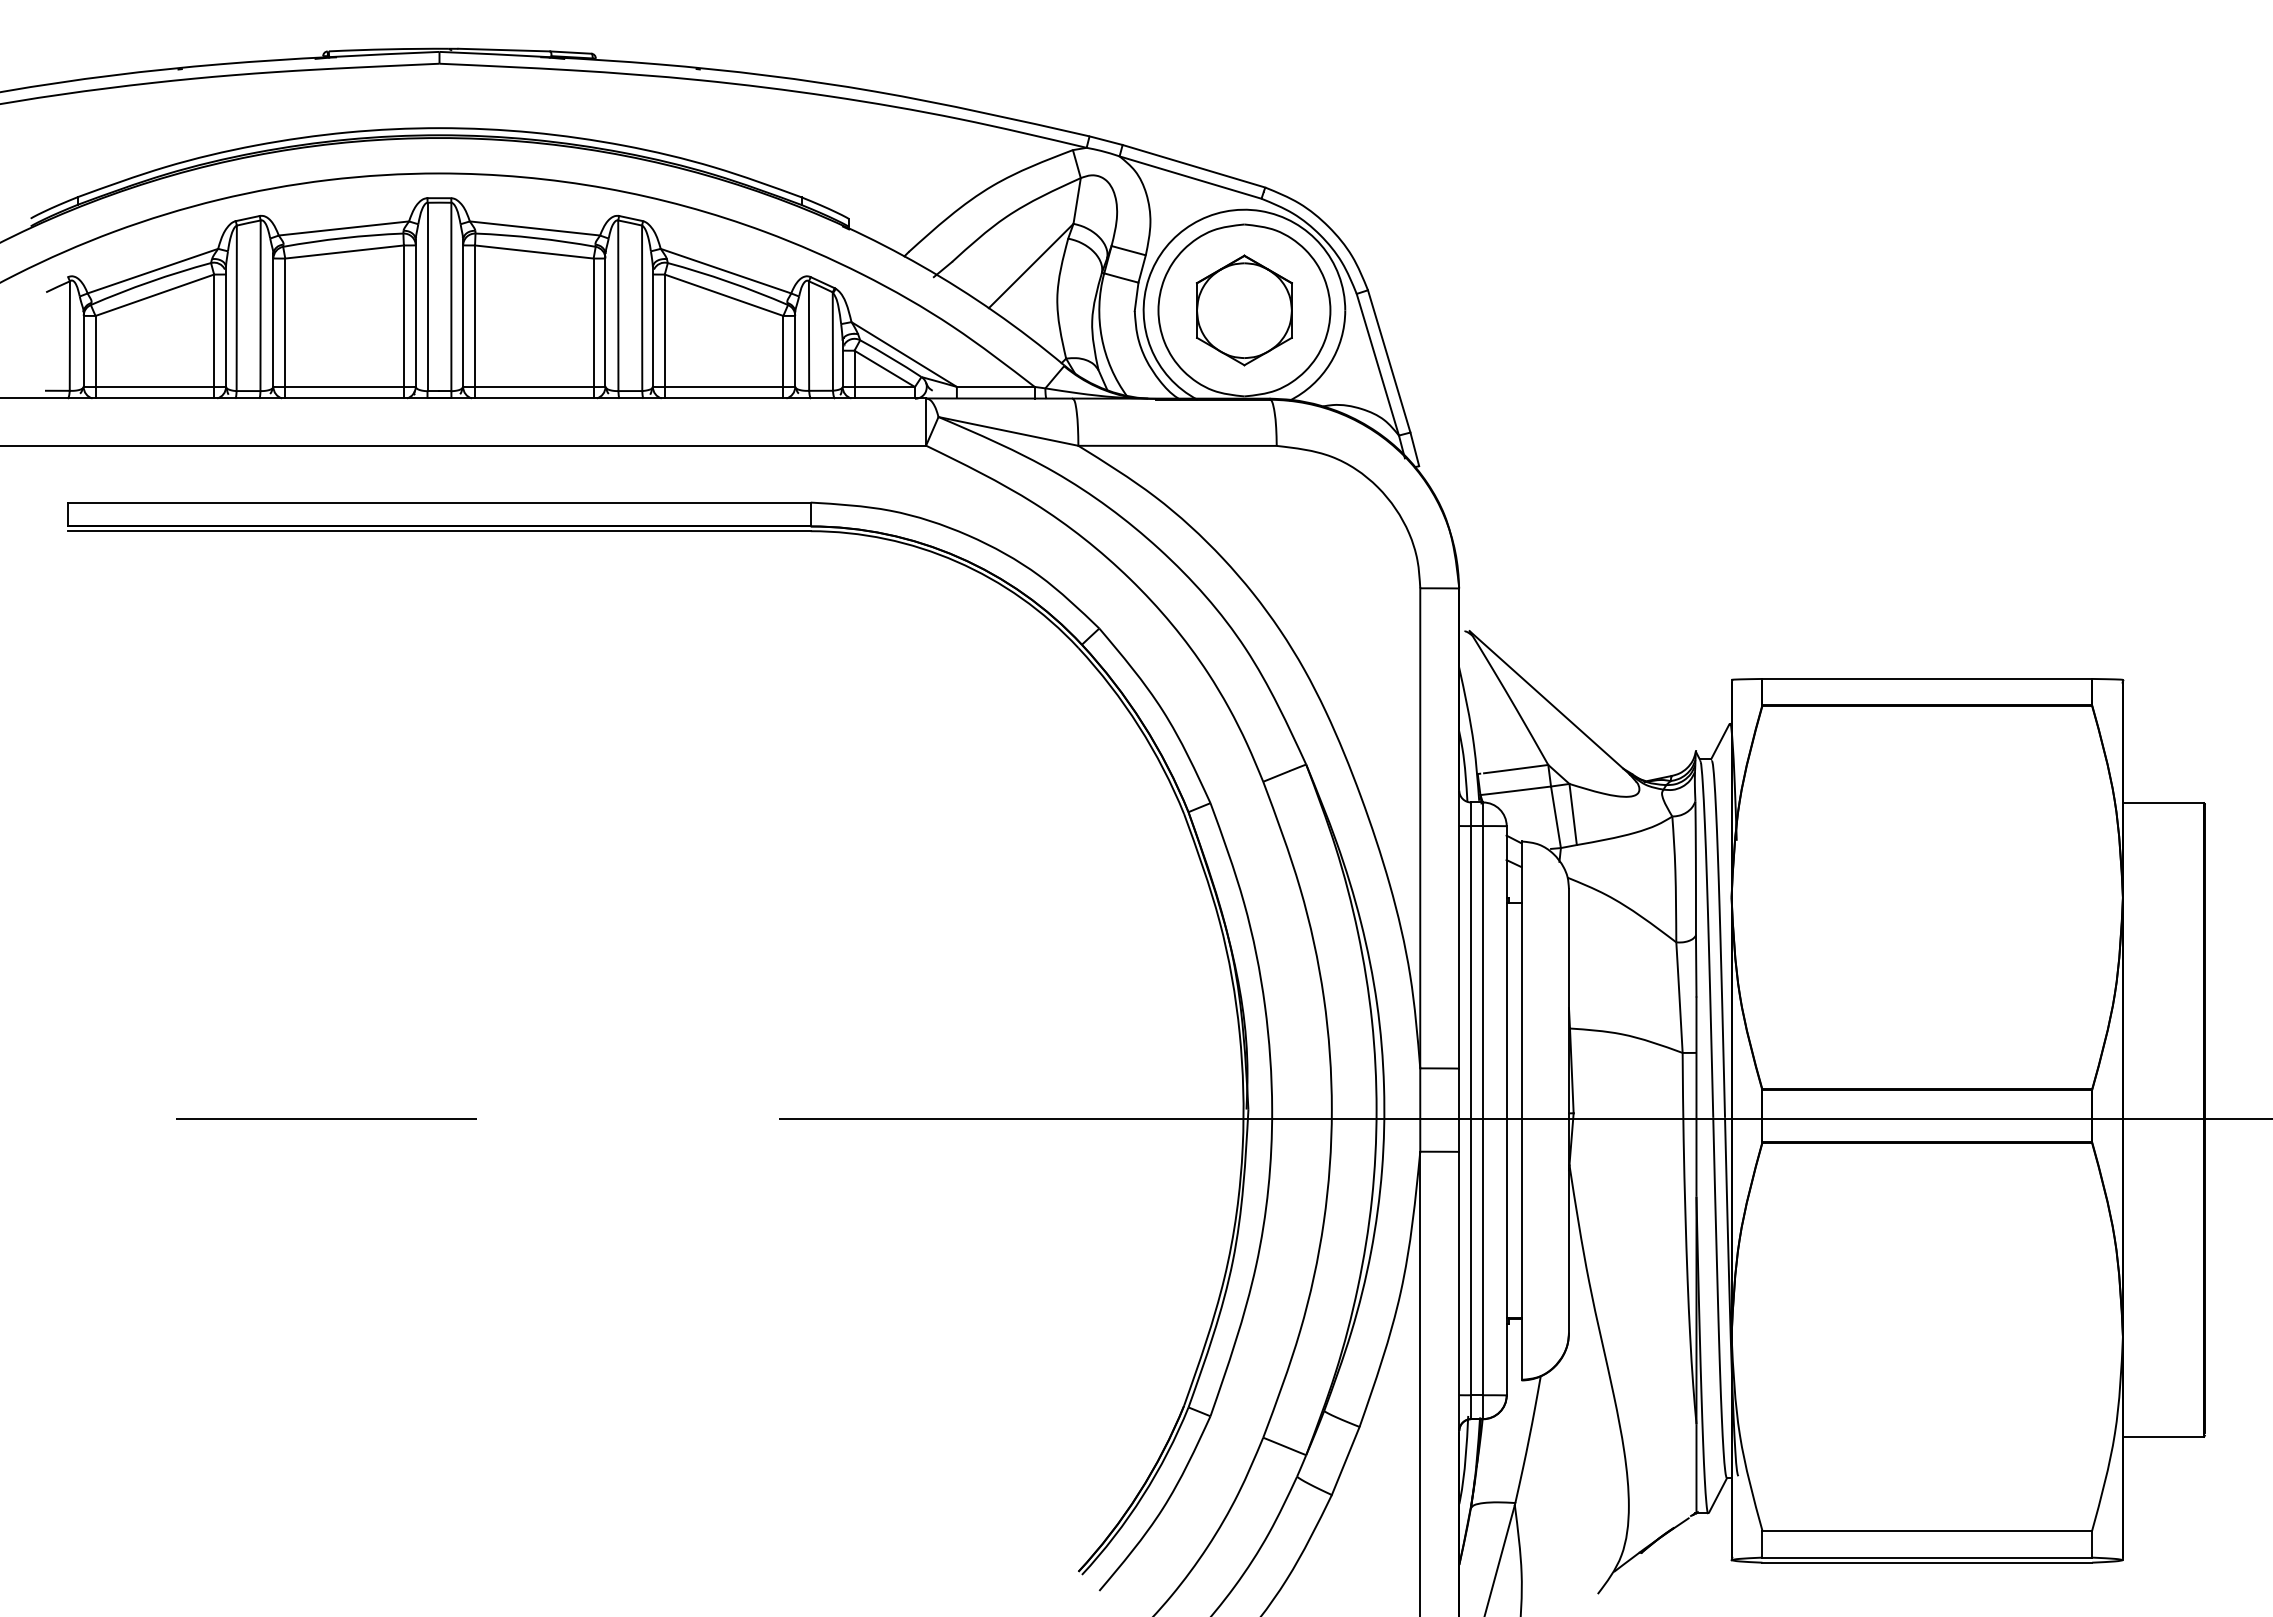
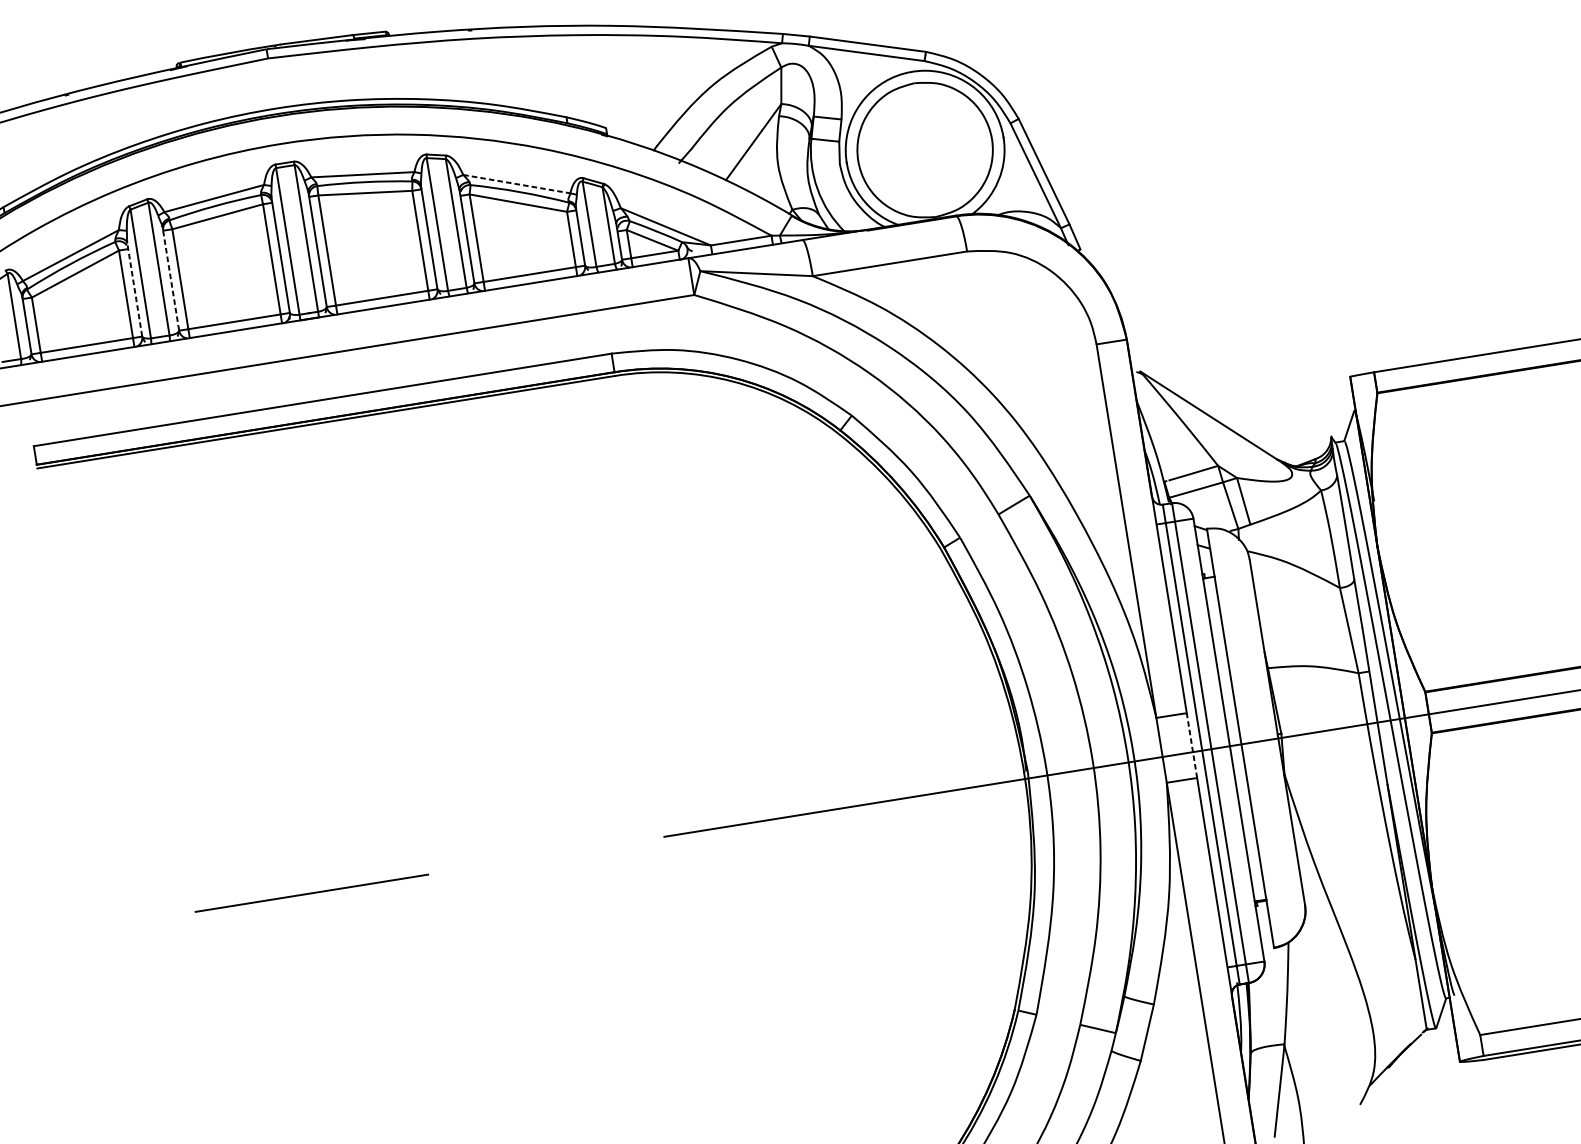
line: (725, 271) -> (516, 184), solid -> dashed
part: (1244, 310) -> (925, 150), removed
line: (273, 319) -> (170, 278), solid -> dashed
line: (226, 326) -> (135, 289), solid -> dashed
line: (1459, 1110) -> (1192, 745), solid -> dashed

